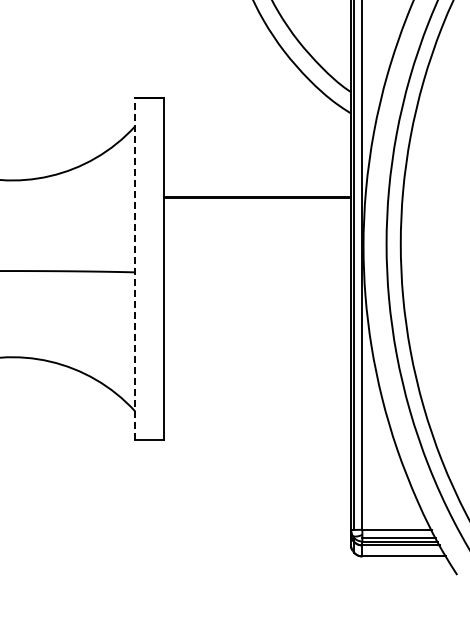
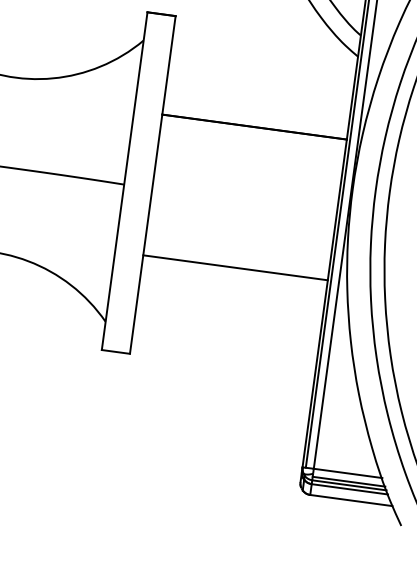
line: (135, 268) -> (124, 180), dashed -> solid
line: (256, 340) -> (234, 267), added

